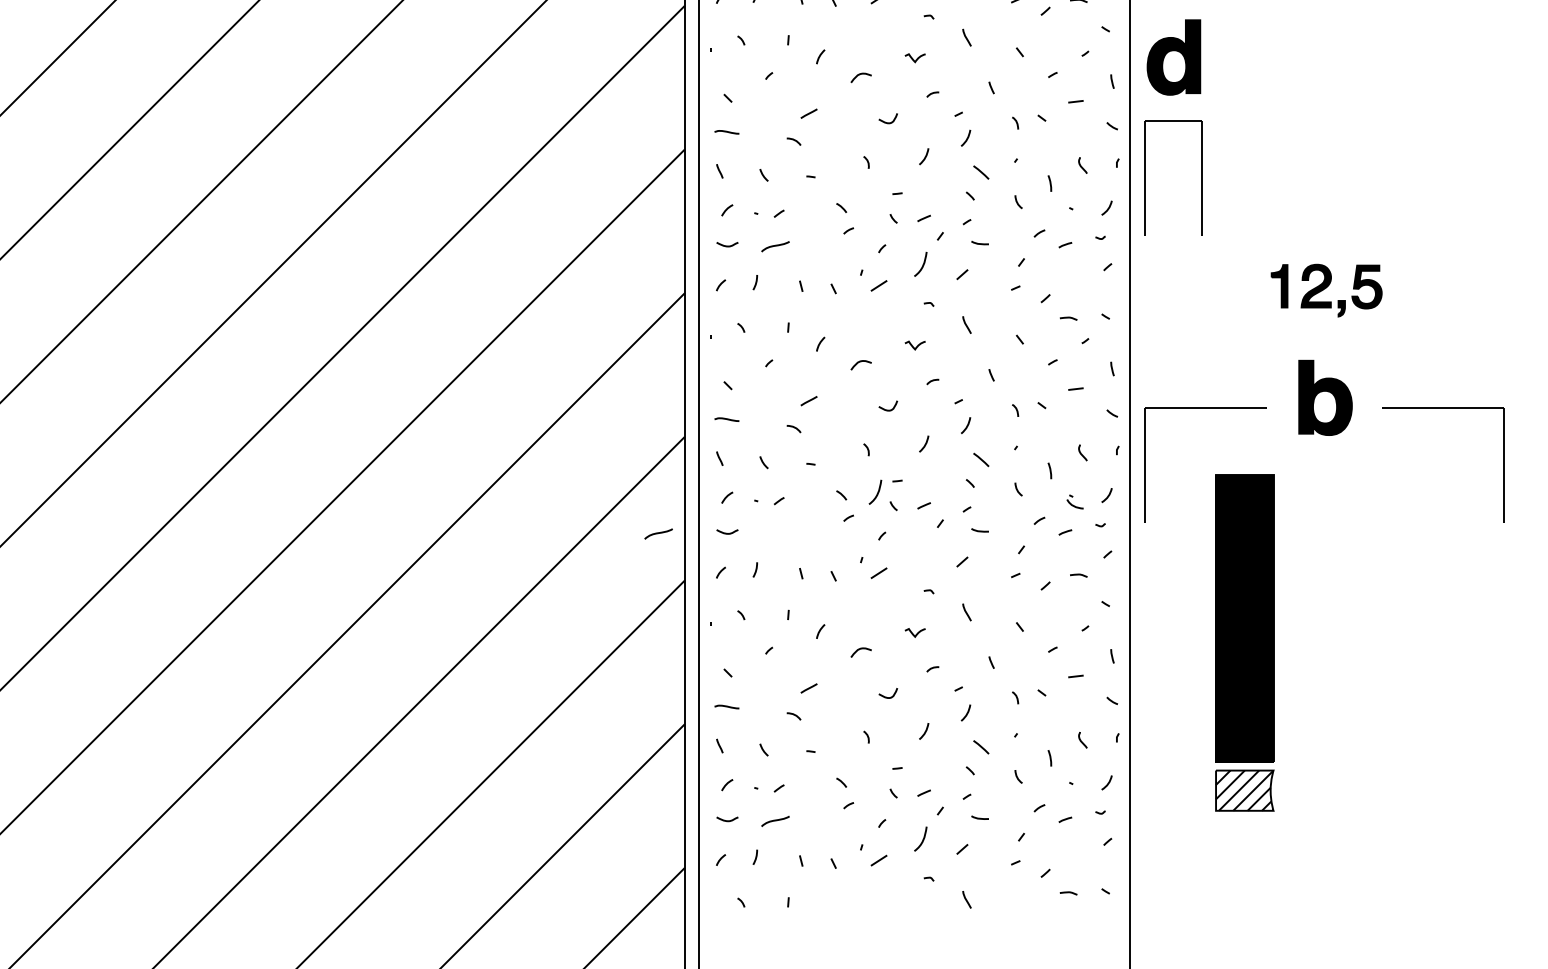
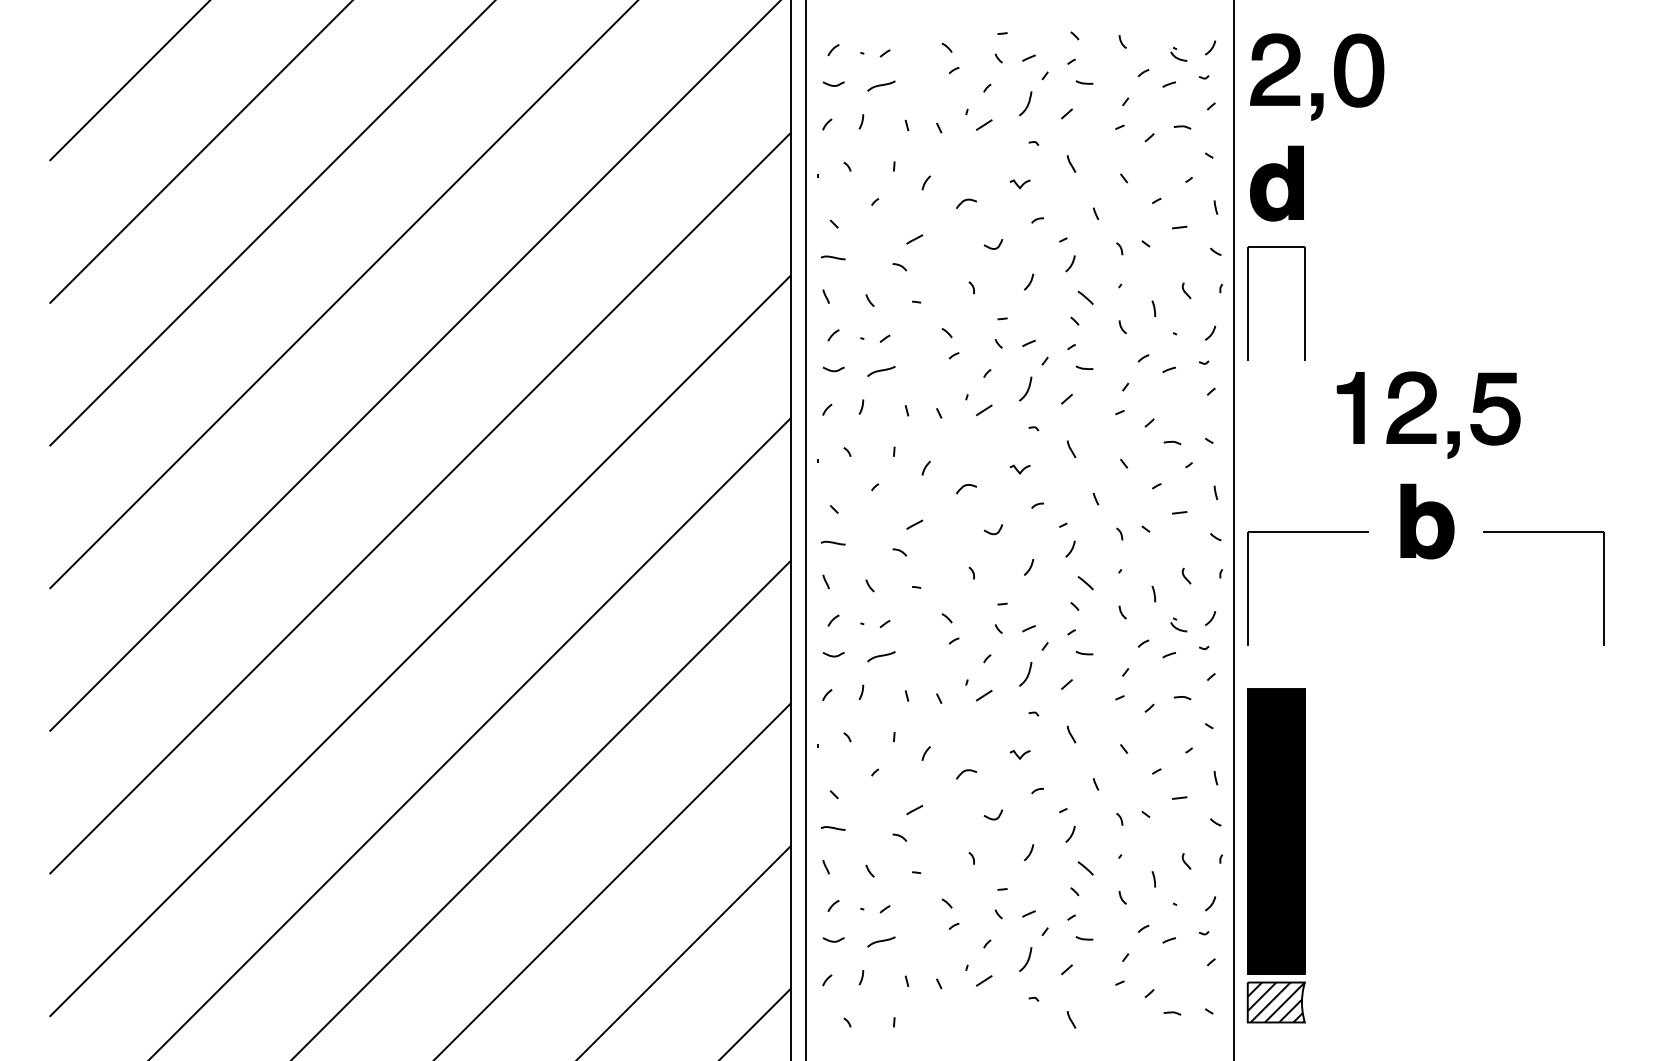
part: (1326, 290) -> (1428, 414), size x1.67
curve: (877, 492) -> (1027, 674), moved
curve: (658, 533) -> (881, 656), moved
part: (1243, 642) -> (1275, 855), moved

